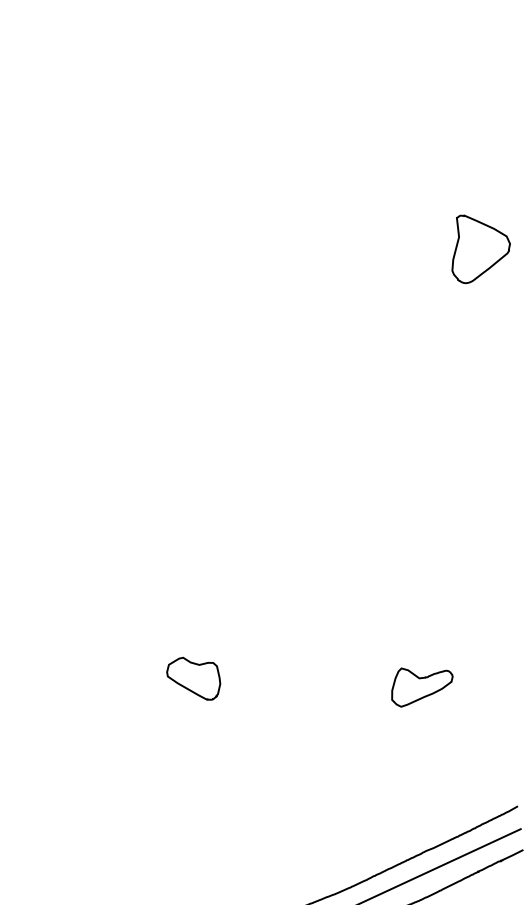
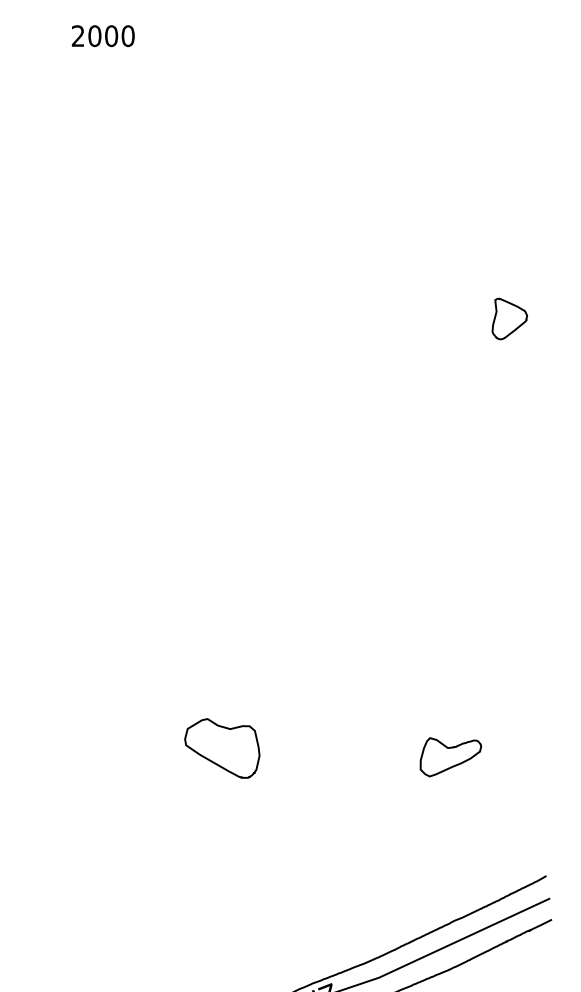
part: (480, 248) -> (509, 318), size x0.6
part: (192, 678) -> (221, 748), size x1.4

